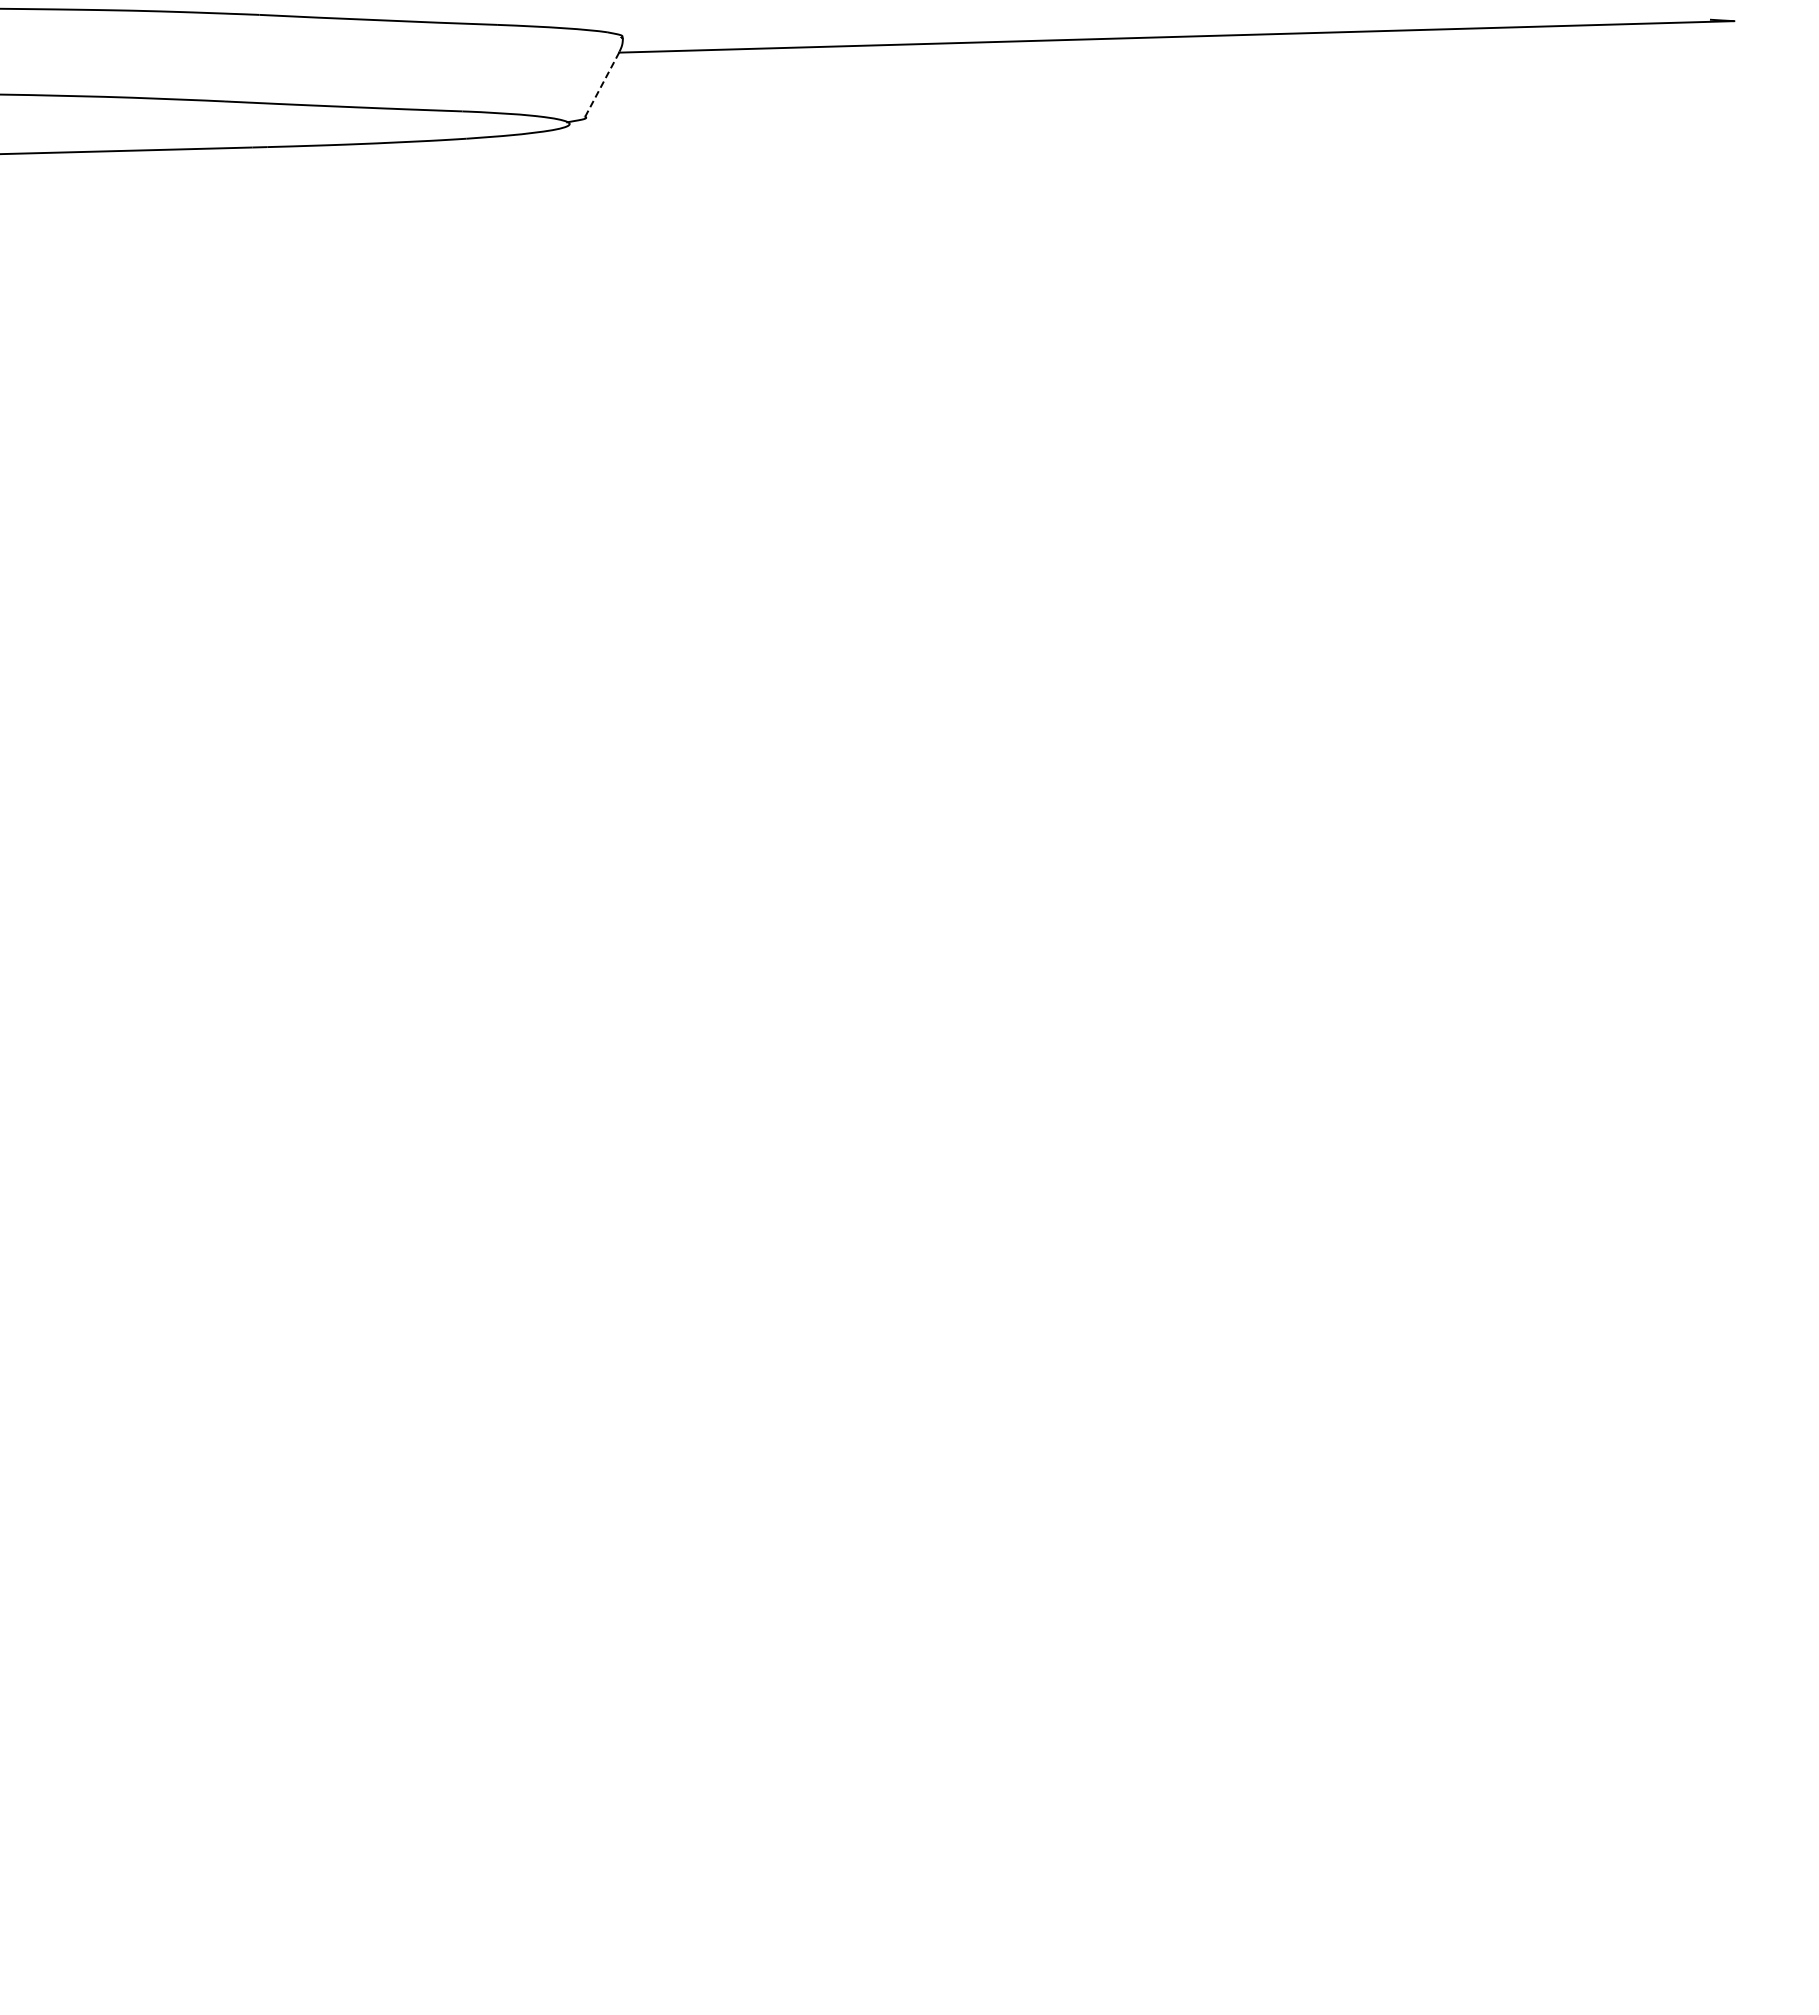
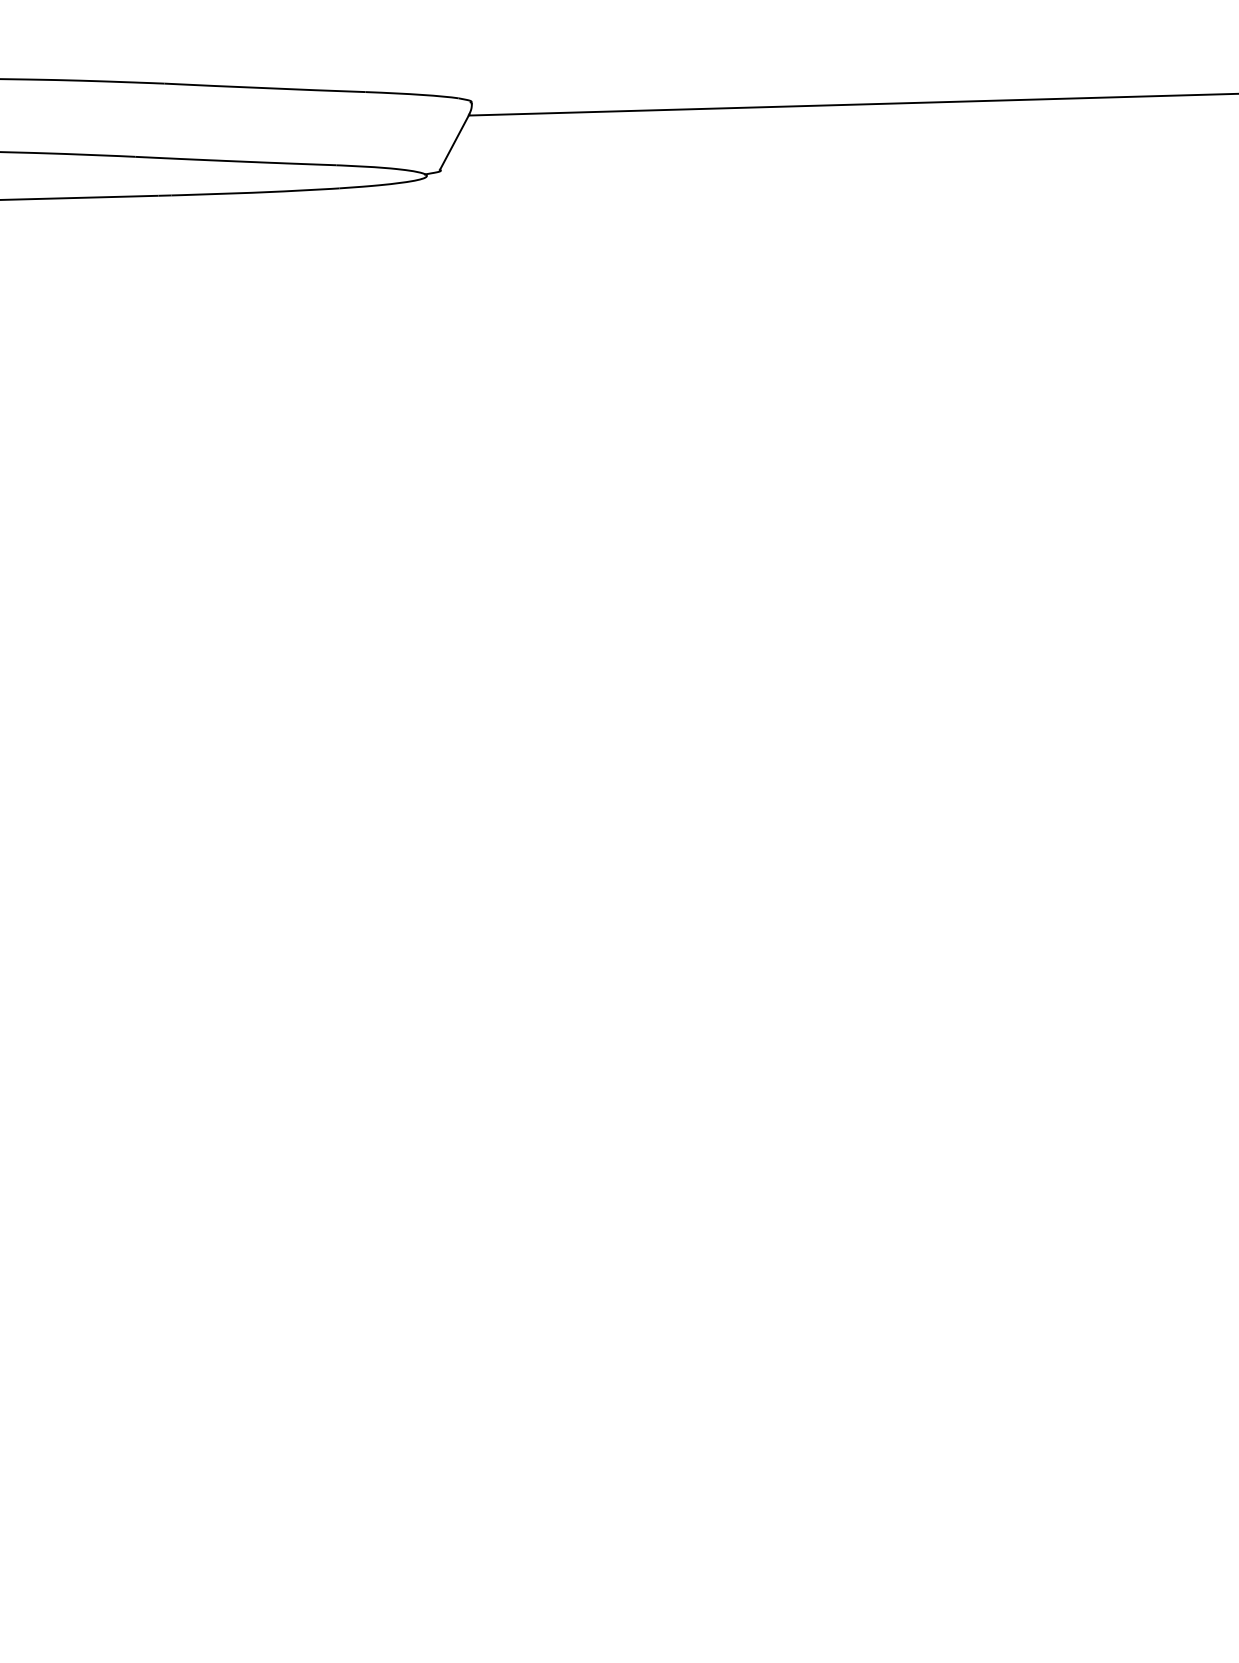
line: (602, 83) -> (454, 141), dashed -> solid

